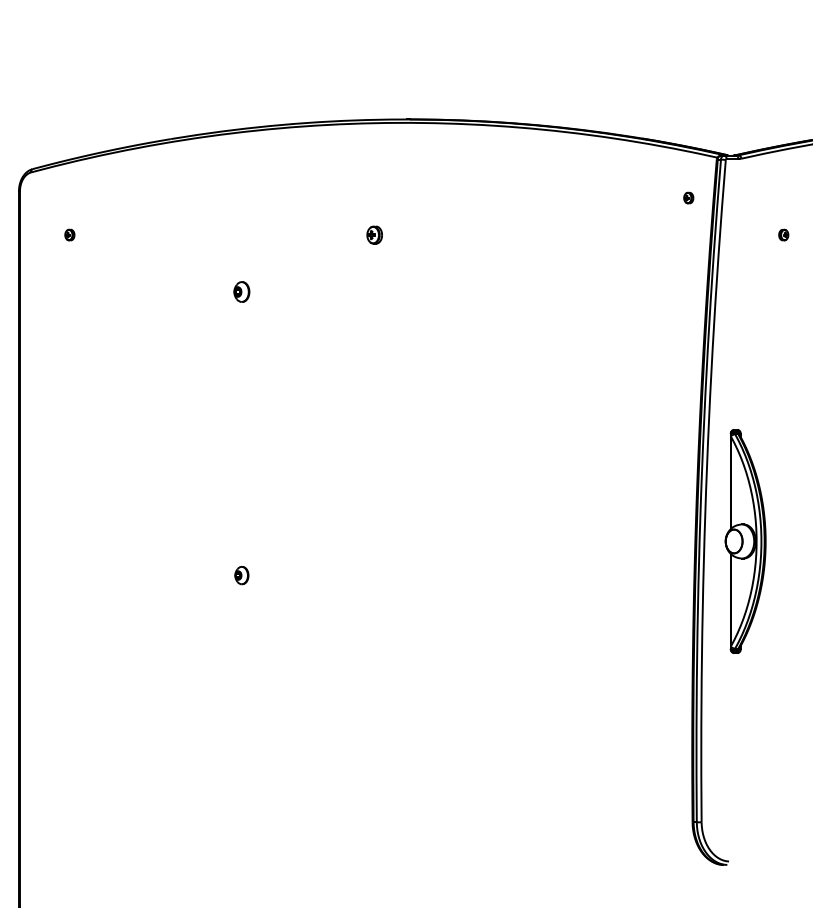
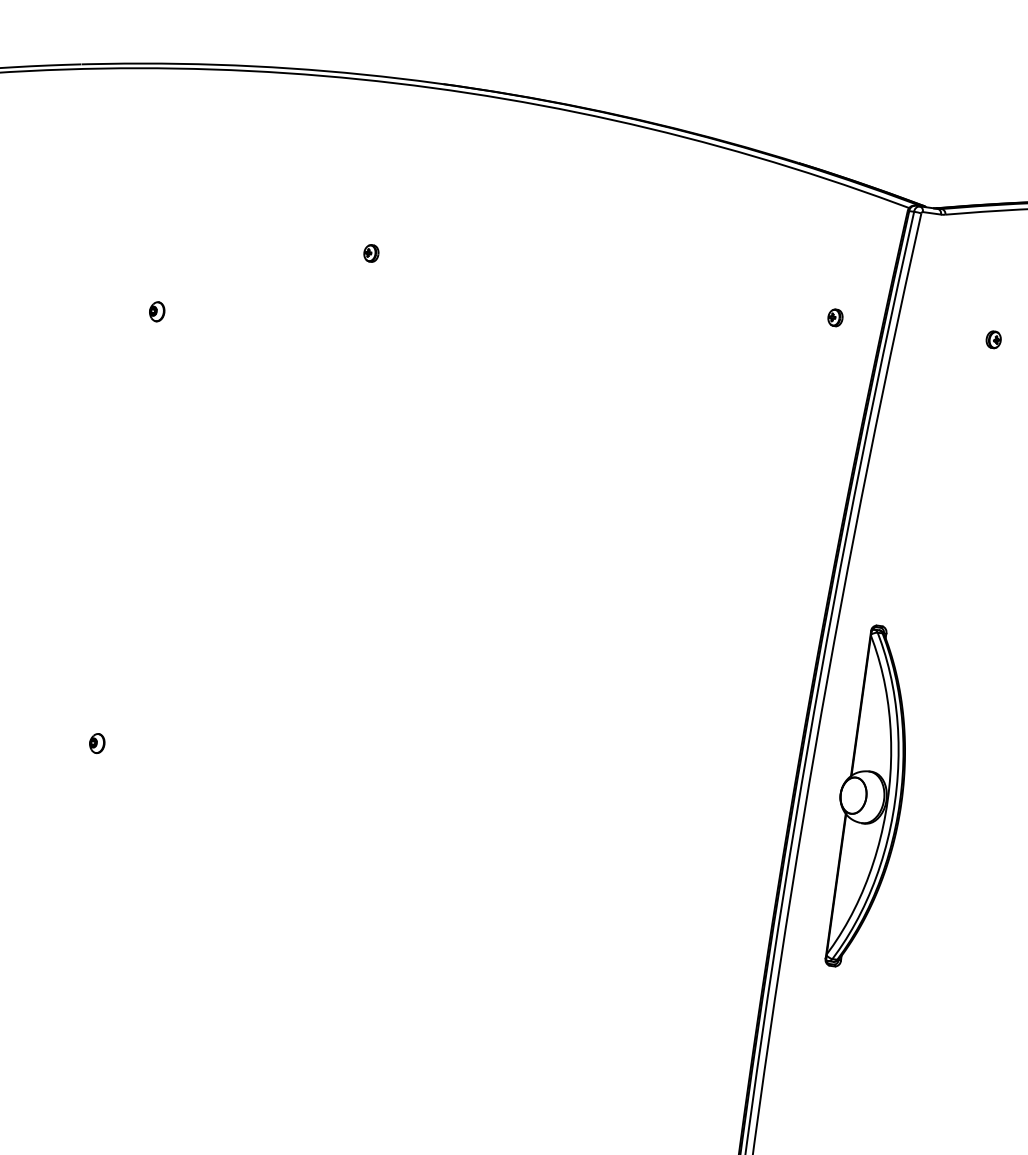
part: (688, 197) -> (835, 316), moved
part: (374, 234) -> (371, 252), size x0.62
part: (241, 291) -> (156, 311), size x0.62
part: (241, 575) -> (96, 743), size x0.71

